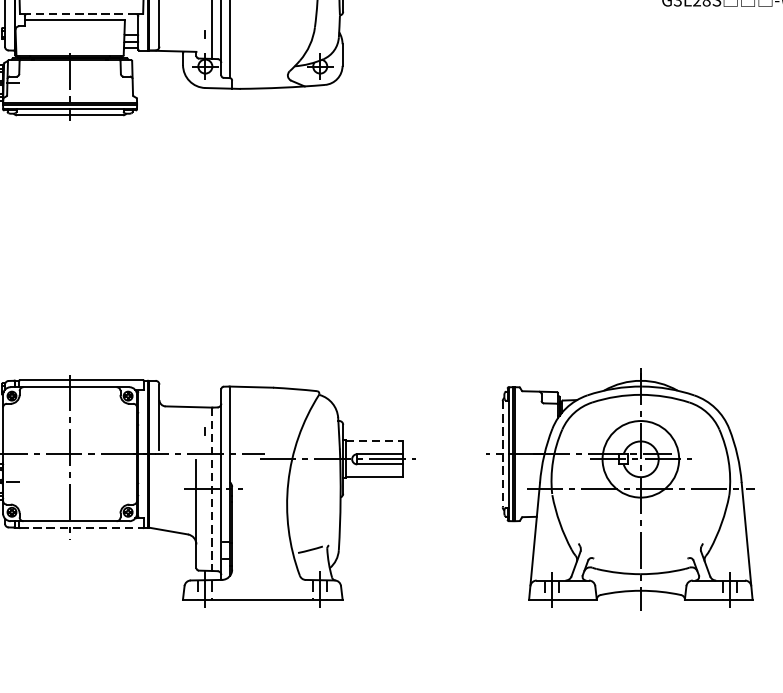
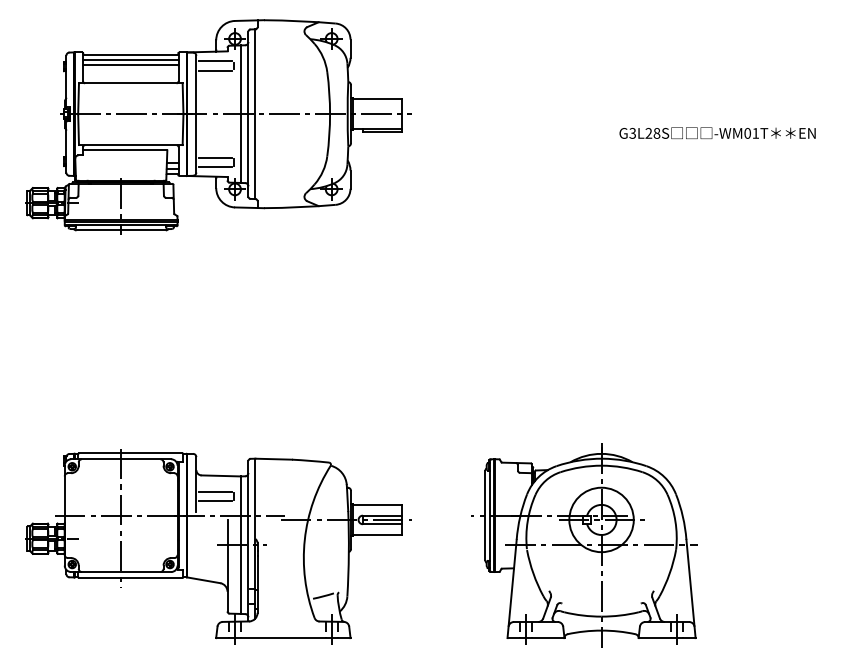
line: (81, 14) -> (130, 145), dashed -> solid
line: (182, 28) -> (215, 157), added
line: (182, 40) -> (215, 167), added
line: (182, 426) -> (215, 492), added
line: (182, 437) -> (215, 501), added
line: (374, 440) -> (377, 504), dashed -> solid
line: (502, 454) -> (485, 515), dashed -> solid
line: (211, 489) -> (240, 545), dashed -> solid
line: (81, 527) -> (130, 577), dashed -> solid

